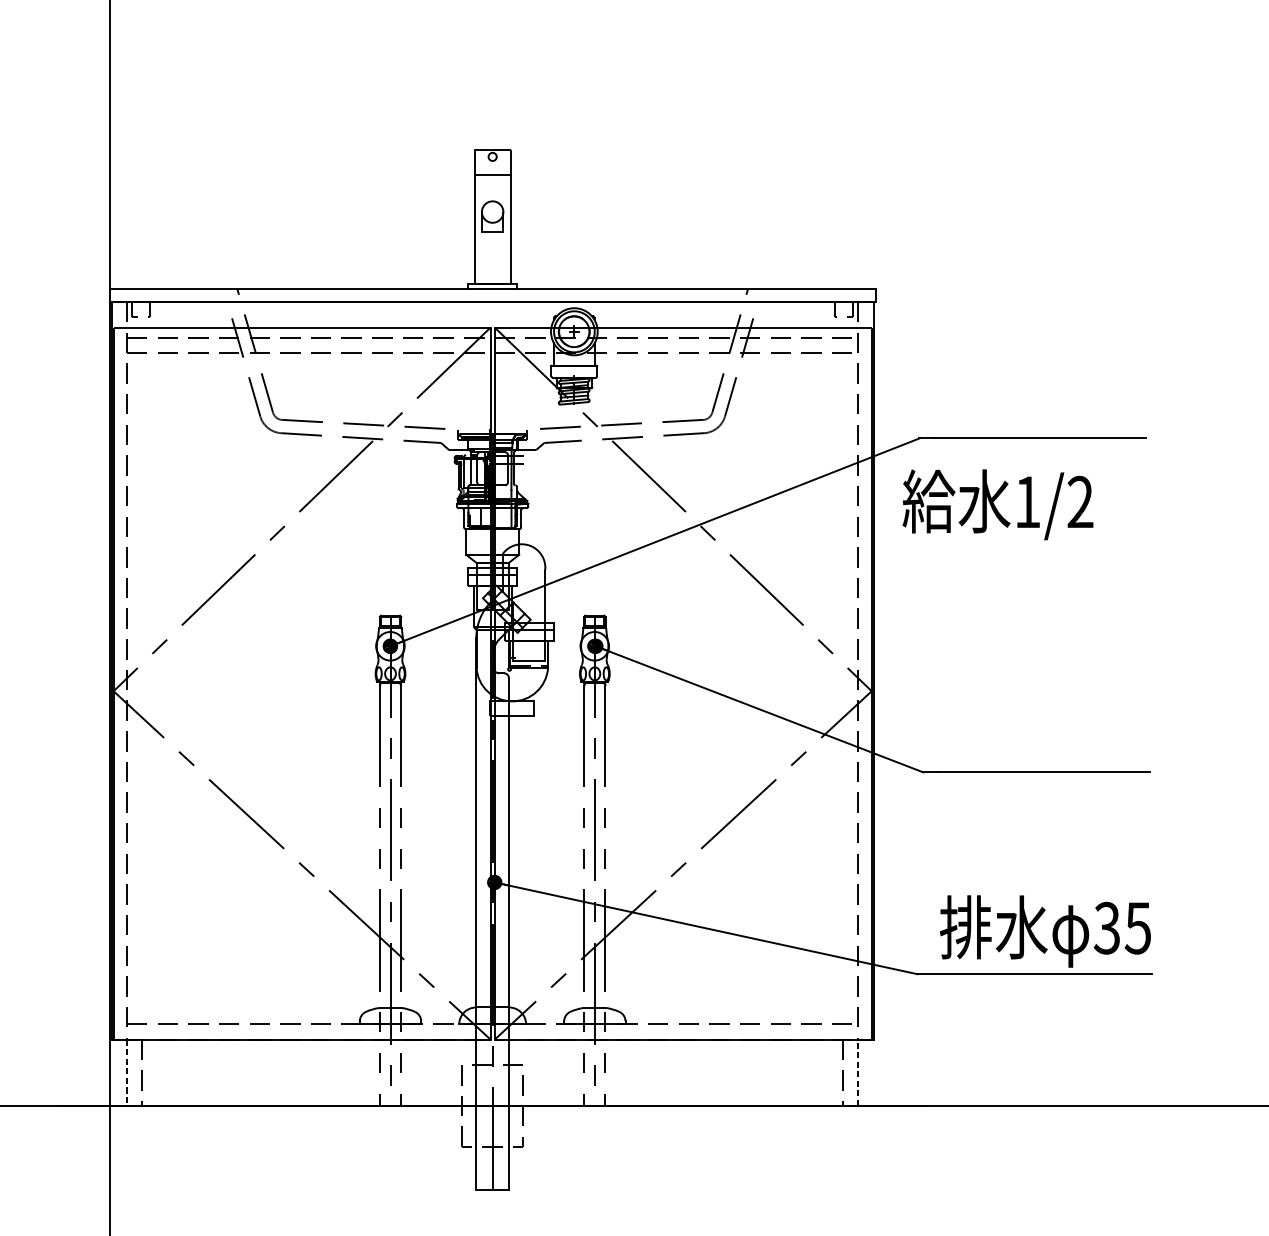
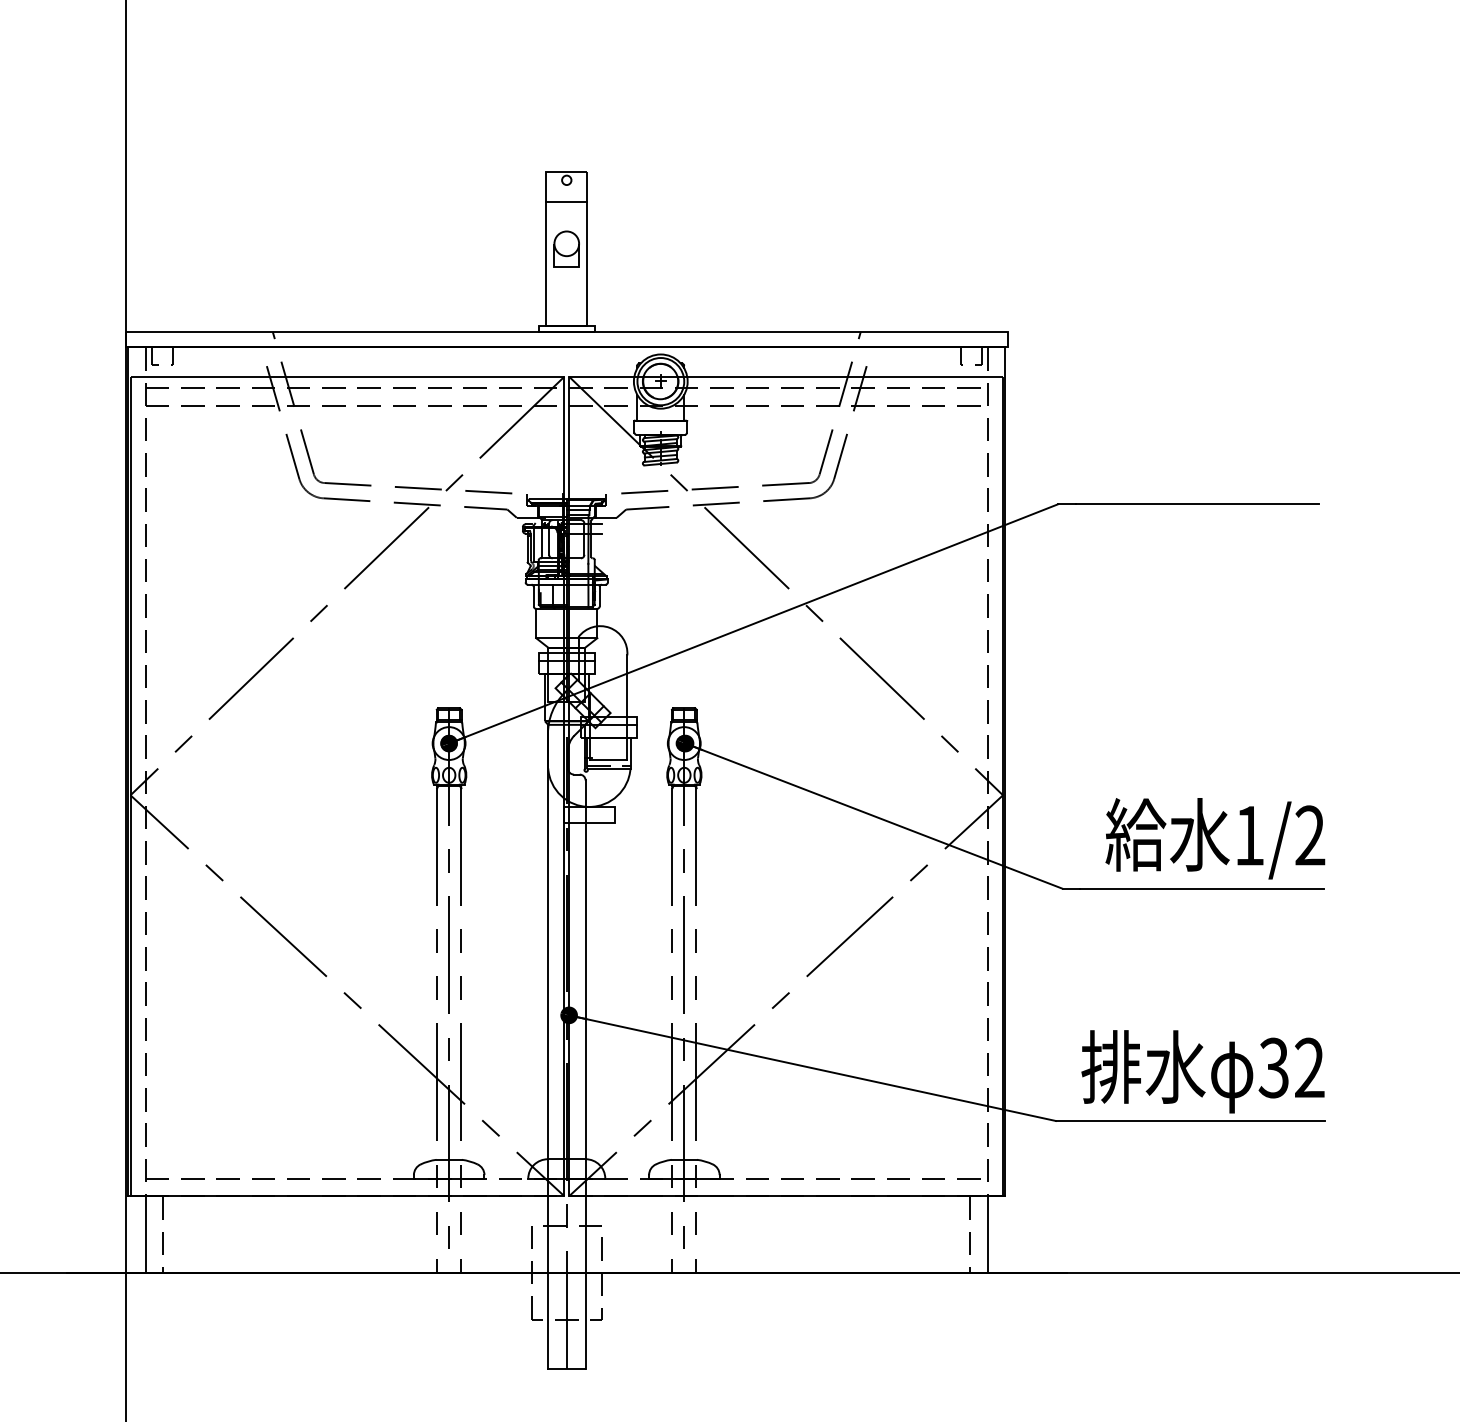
text: (998, 504) -> (1215, 838), moved
text: (1138, 927) -> (1309, 1067), 35 -> 32
line: (126, 1072) -> (145, 1234), dashed -> solid
line: (858, 1072) -> (987, 1233), dashed -> solid

